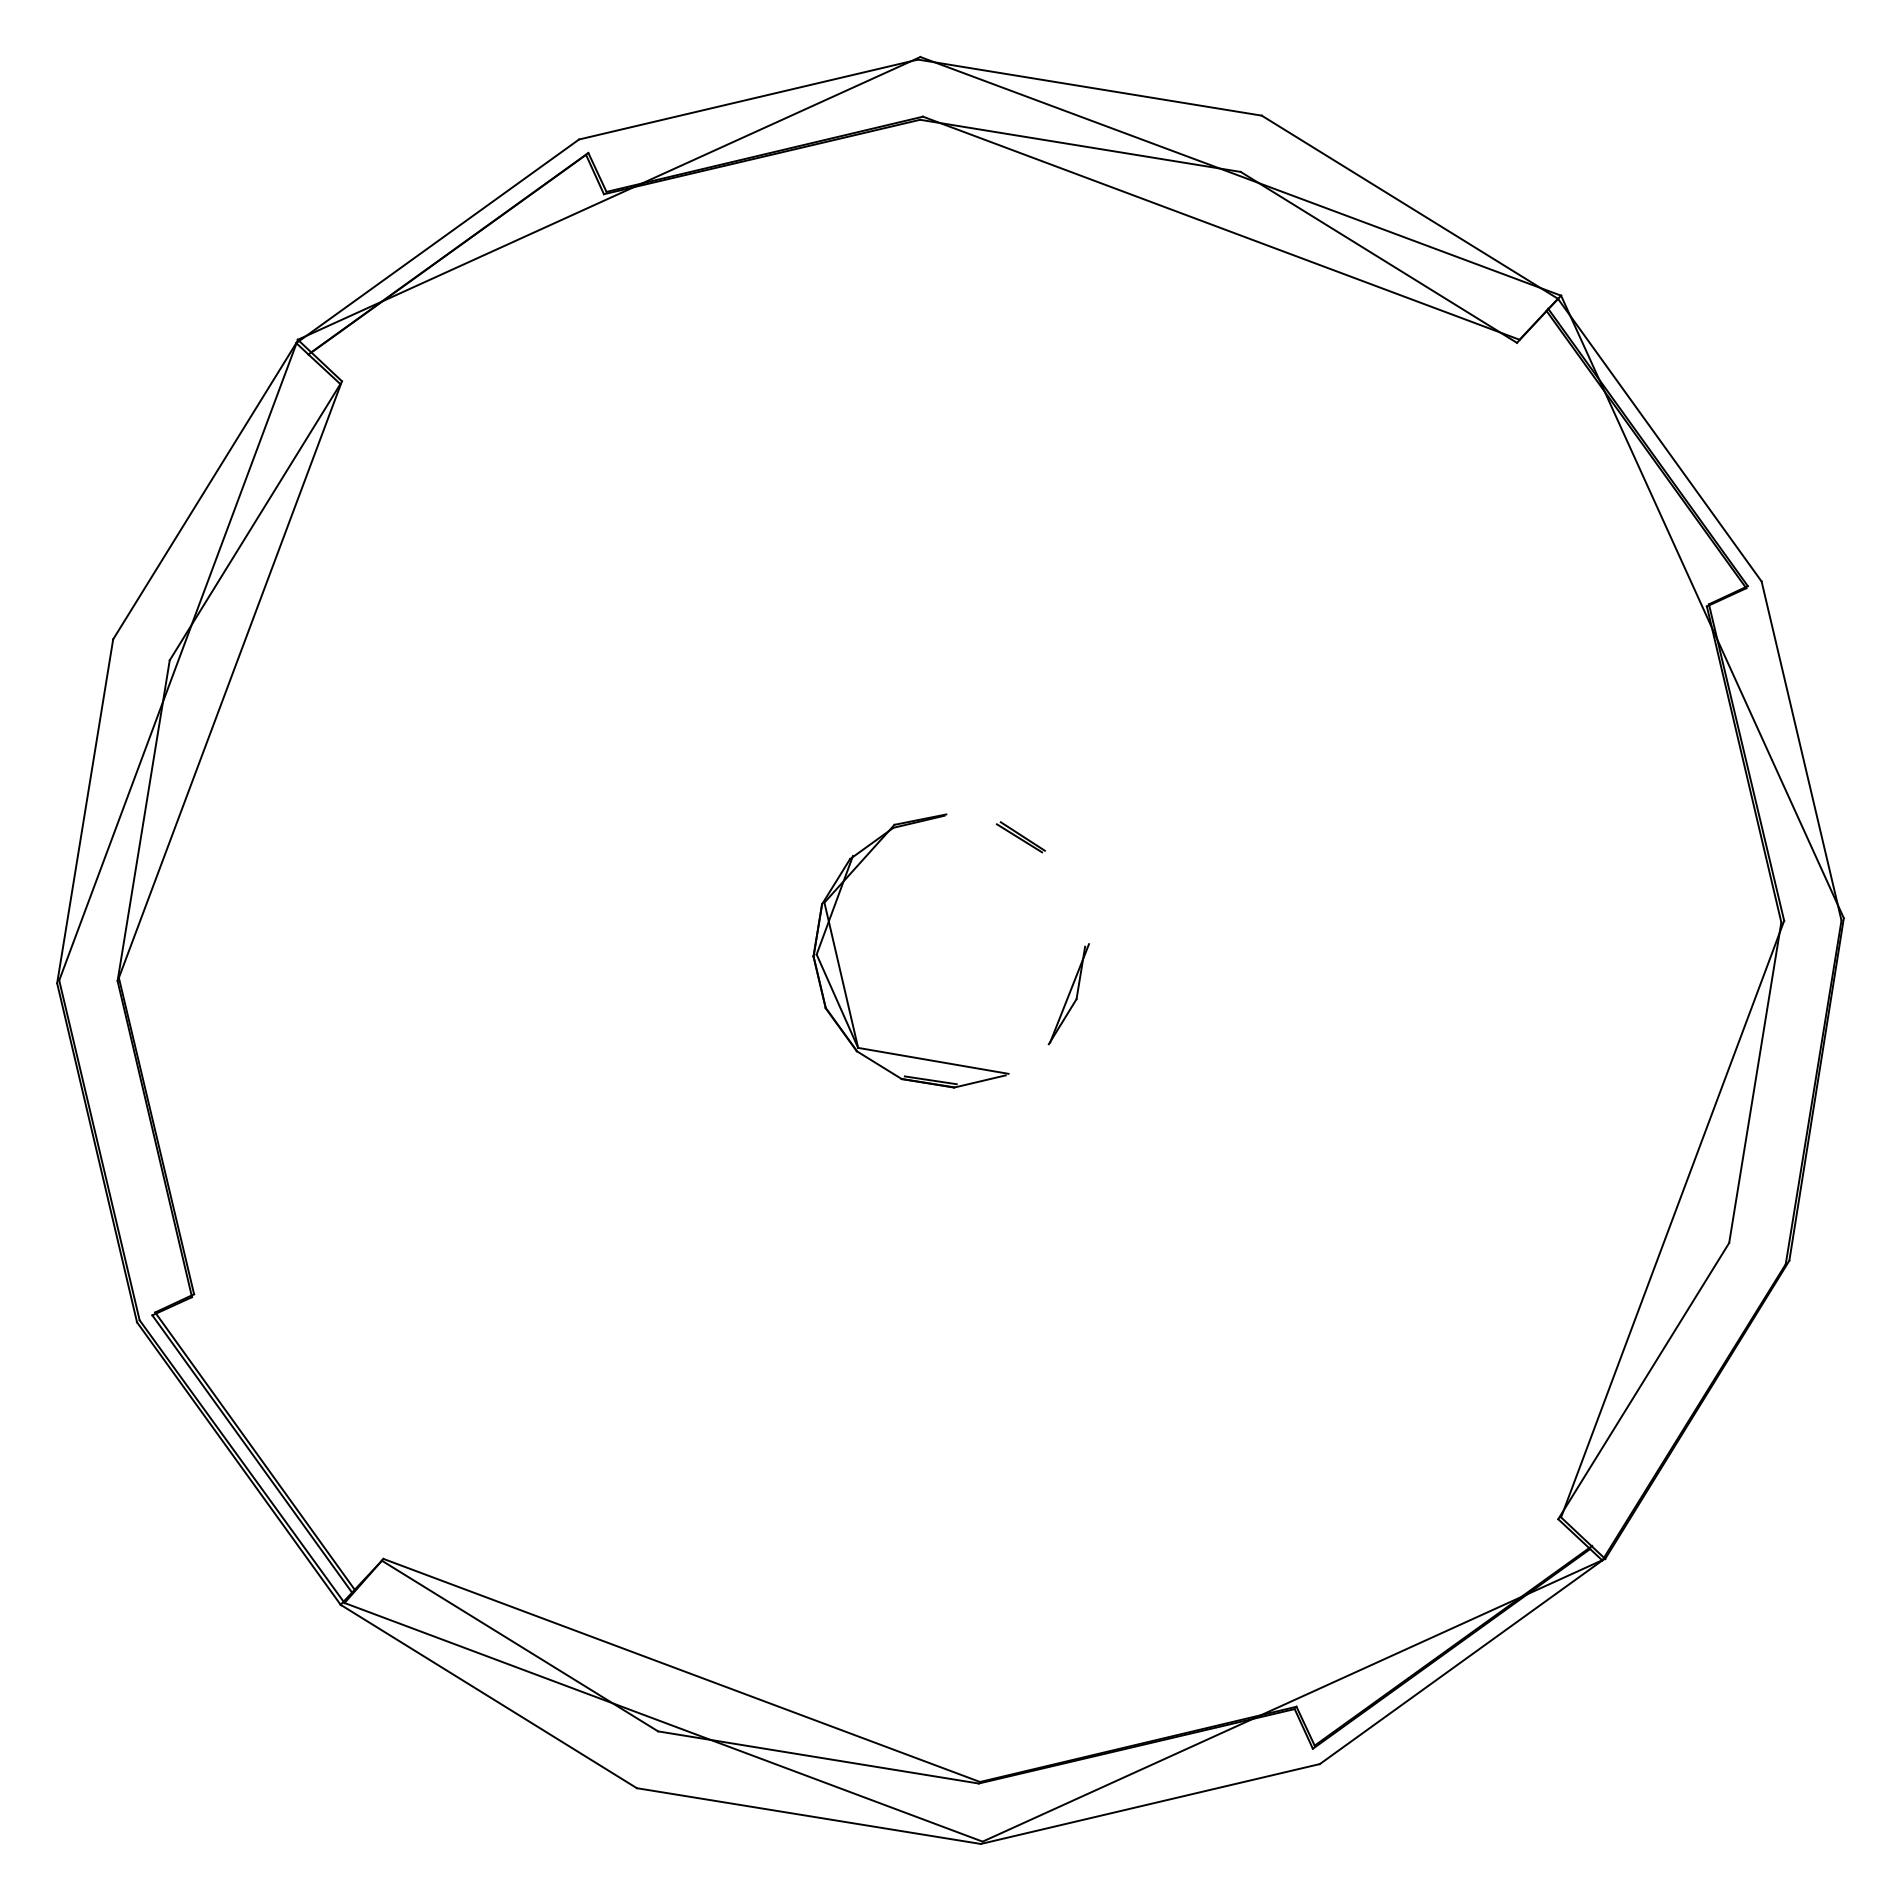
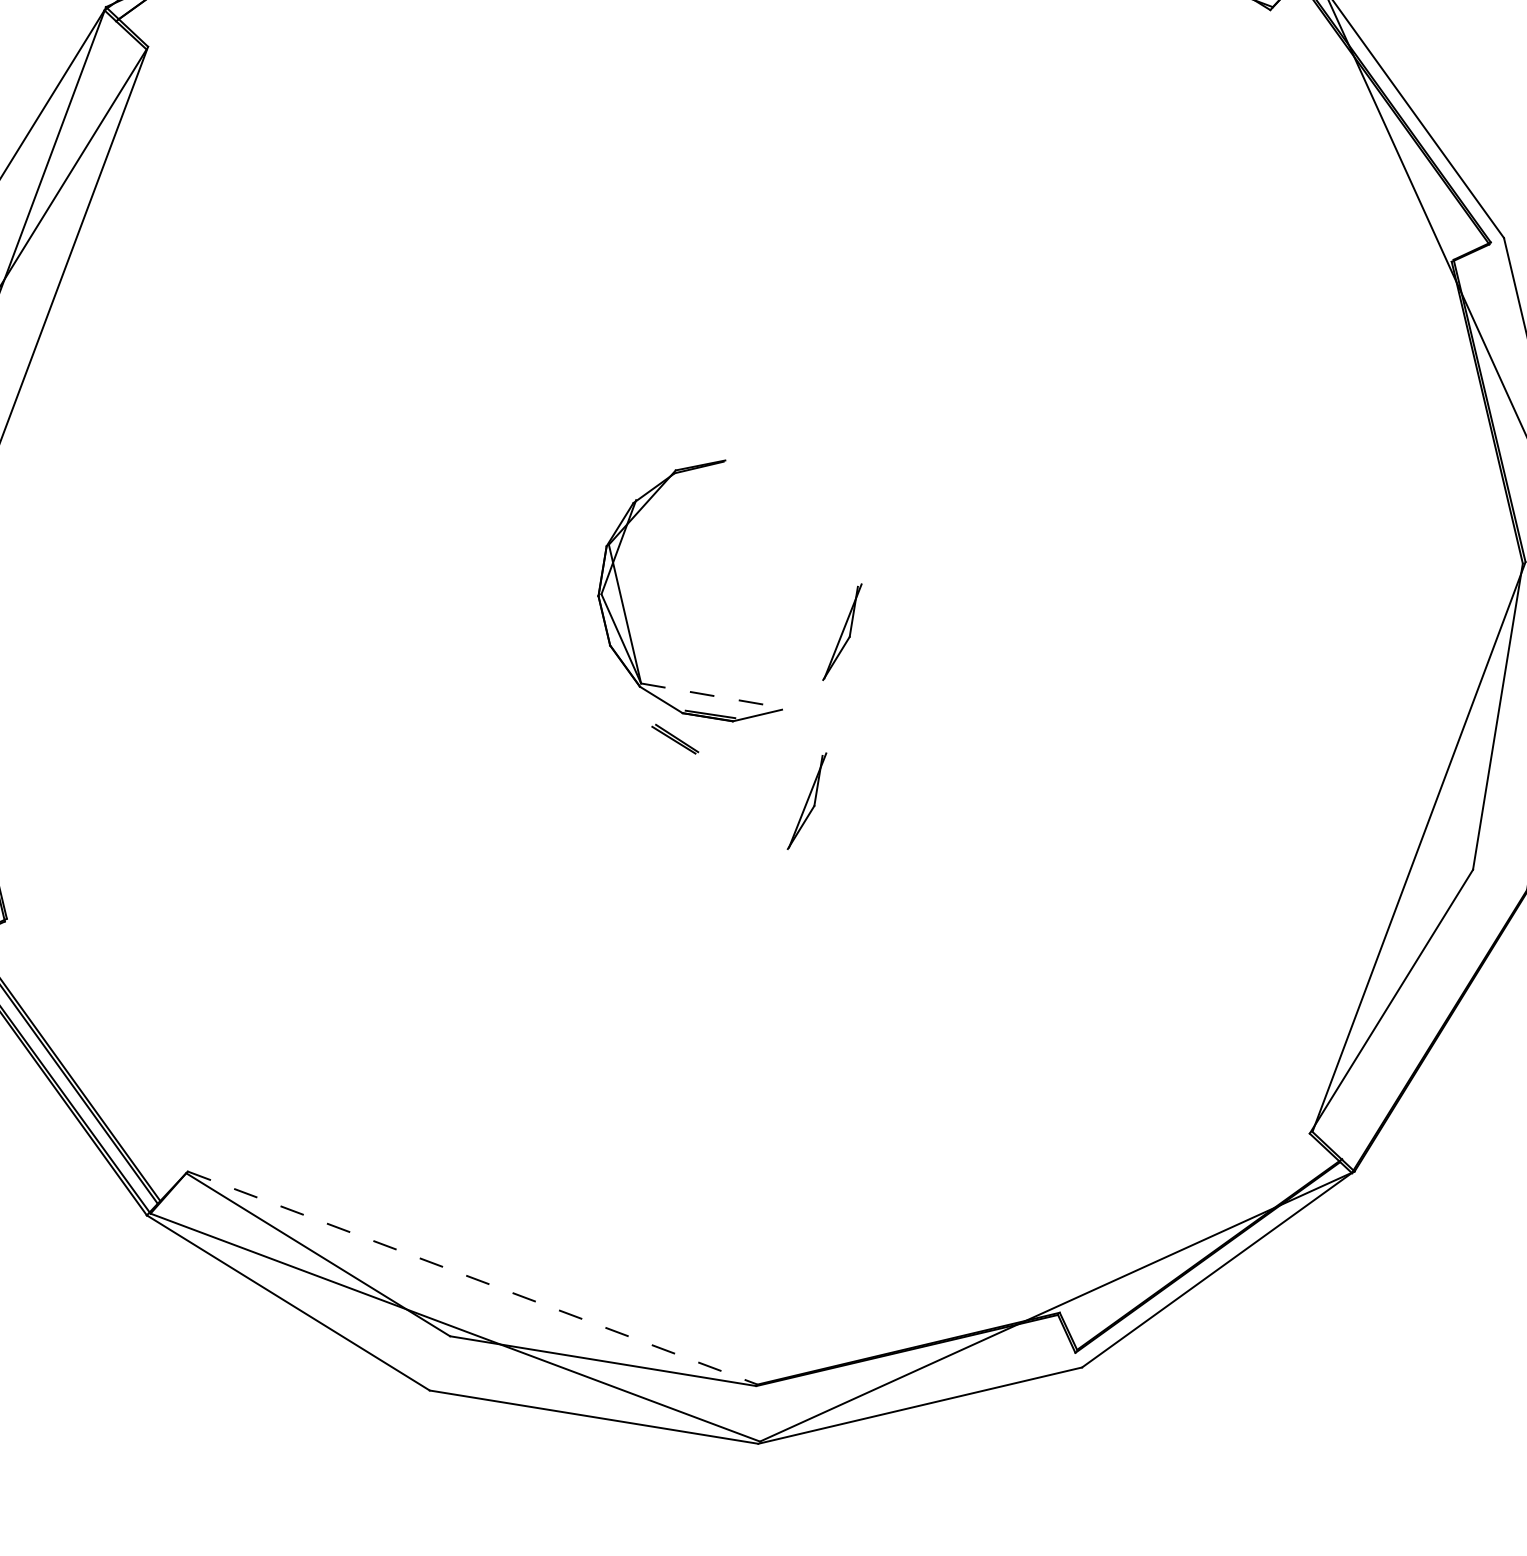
part: (1020, 837) -> (674, 739), moved
line: (933, 1060) -> (713, 695), solid -> dashed
part: (1031, 1171) -> (806, 801), added
line: (682, 1670) -> (473, 1278), solid -> dashed

